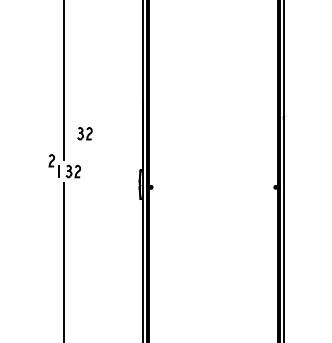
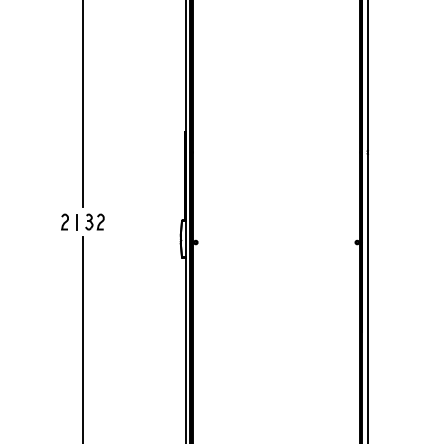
part: (84, 133) -> (109, 172), removed
curve: (51, 160) -> (64, 221), moved

